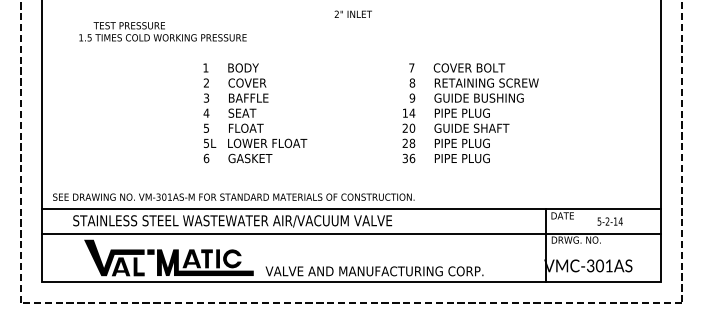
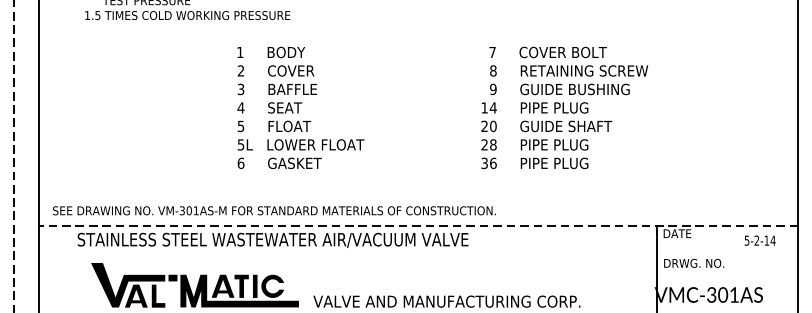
line: (351, 209) -> (418, 225), solid -> dashed
text: (609, 221) -> (759, 240), moved
line: (351, 233) -> (418, 255), removed

